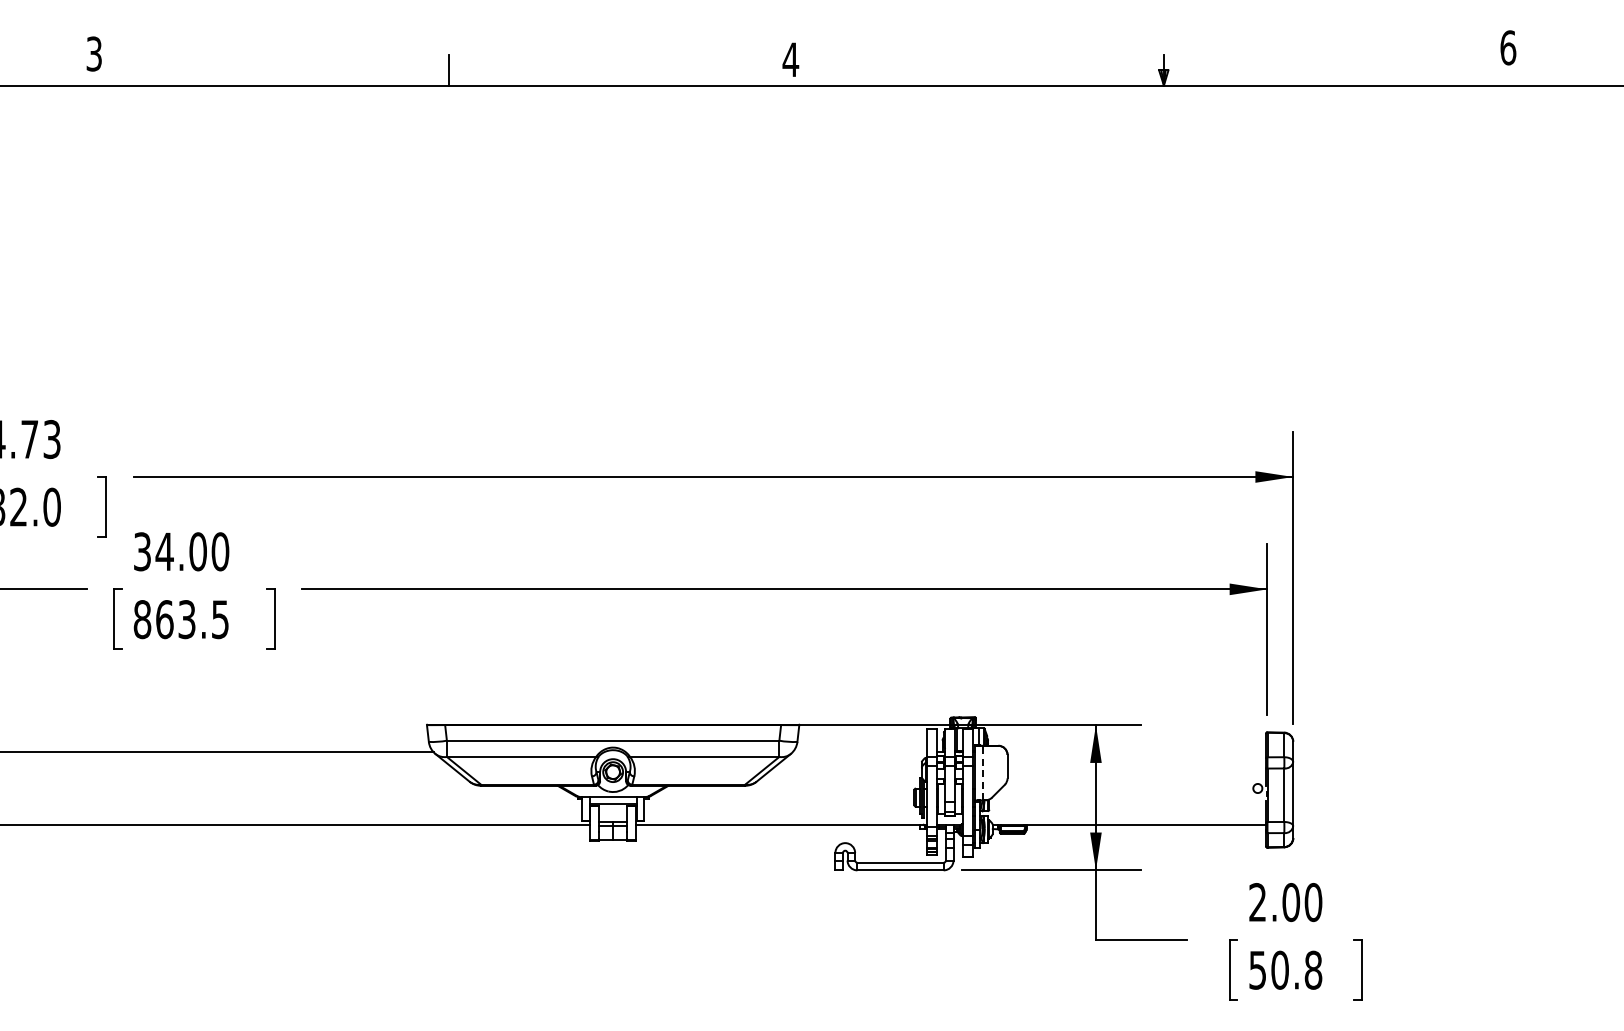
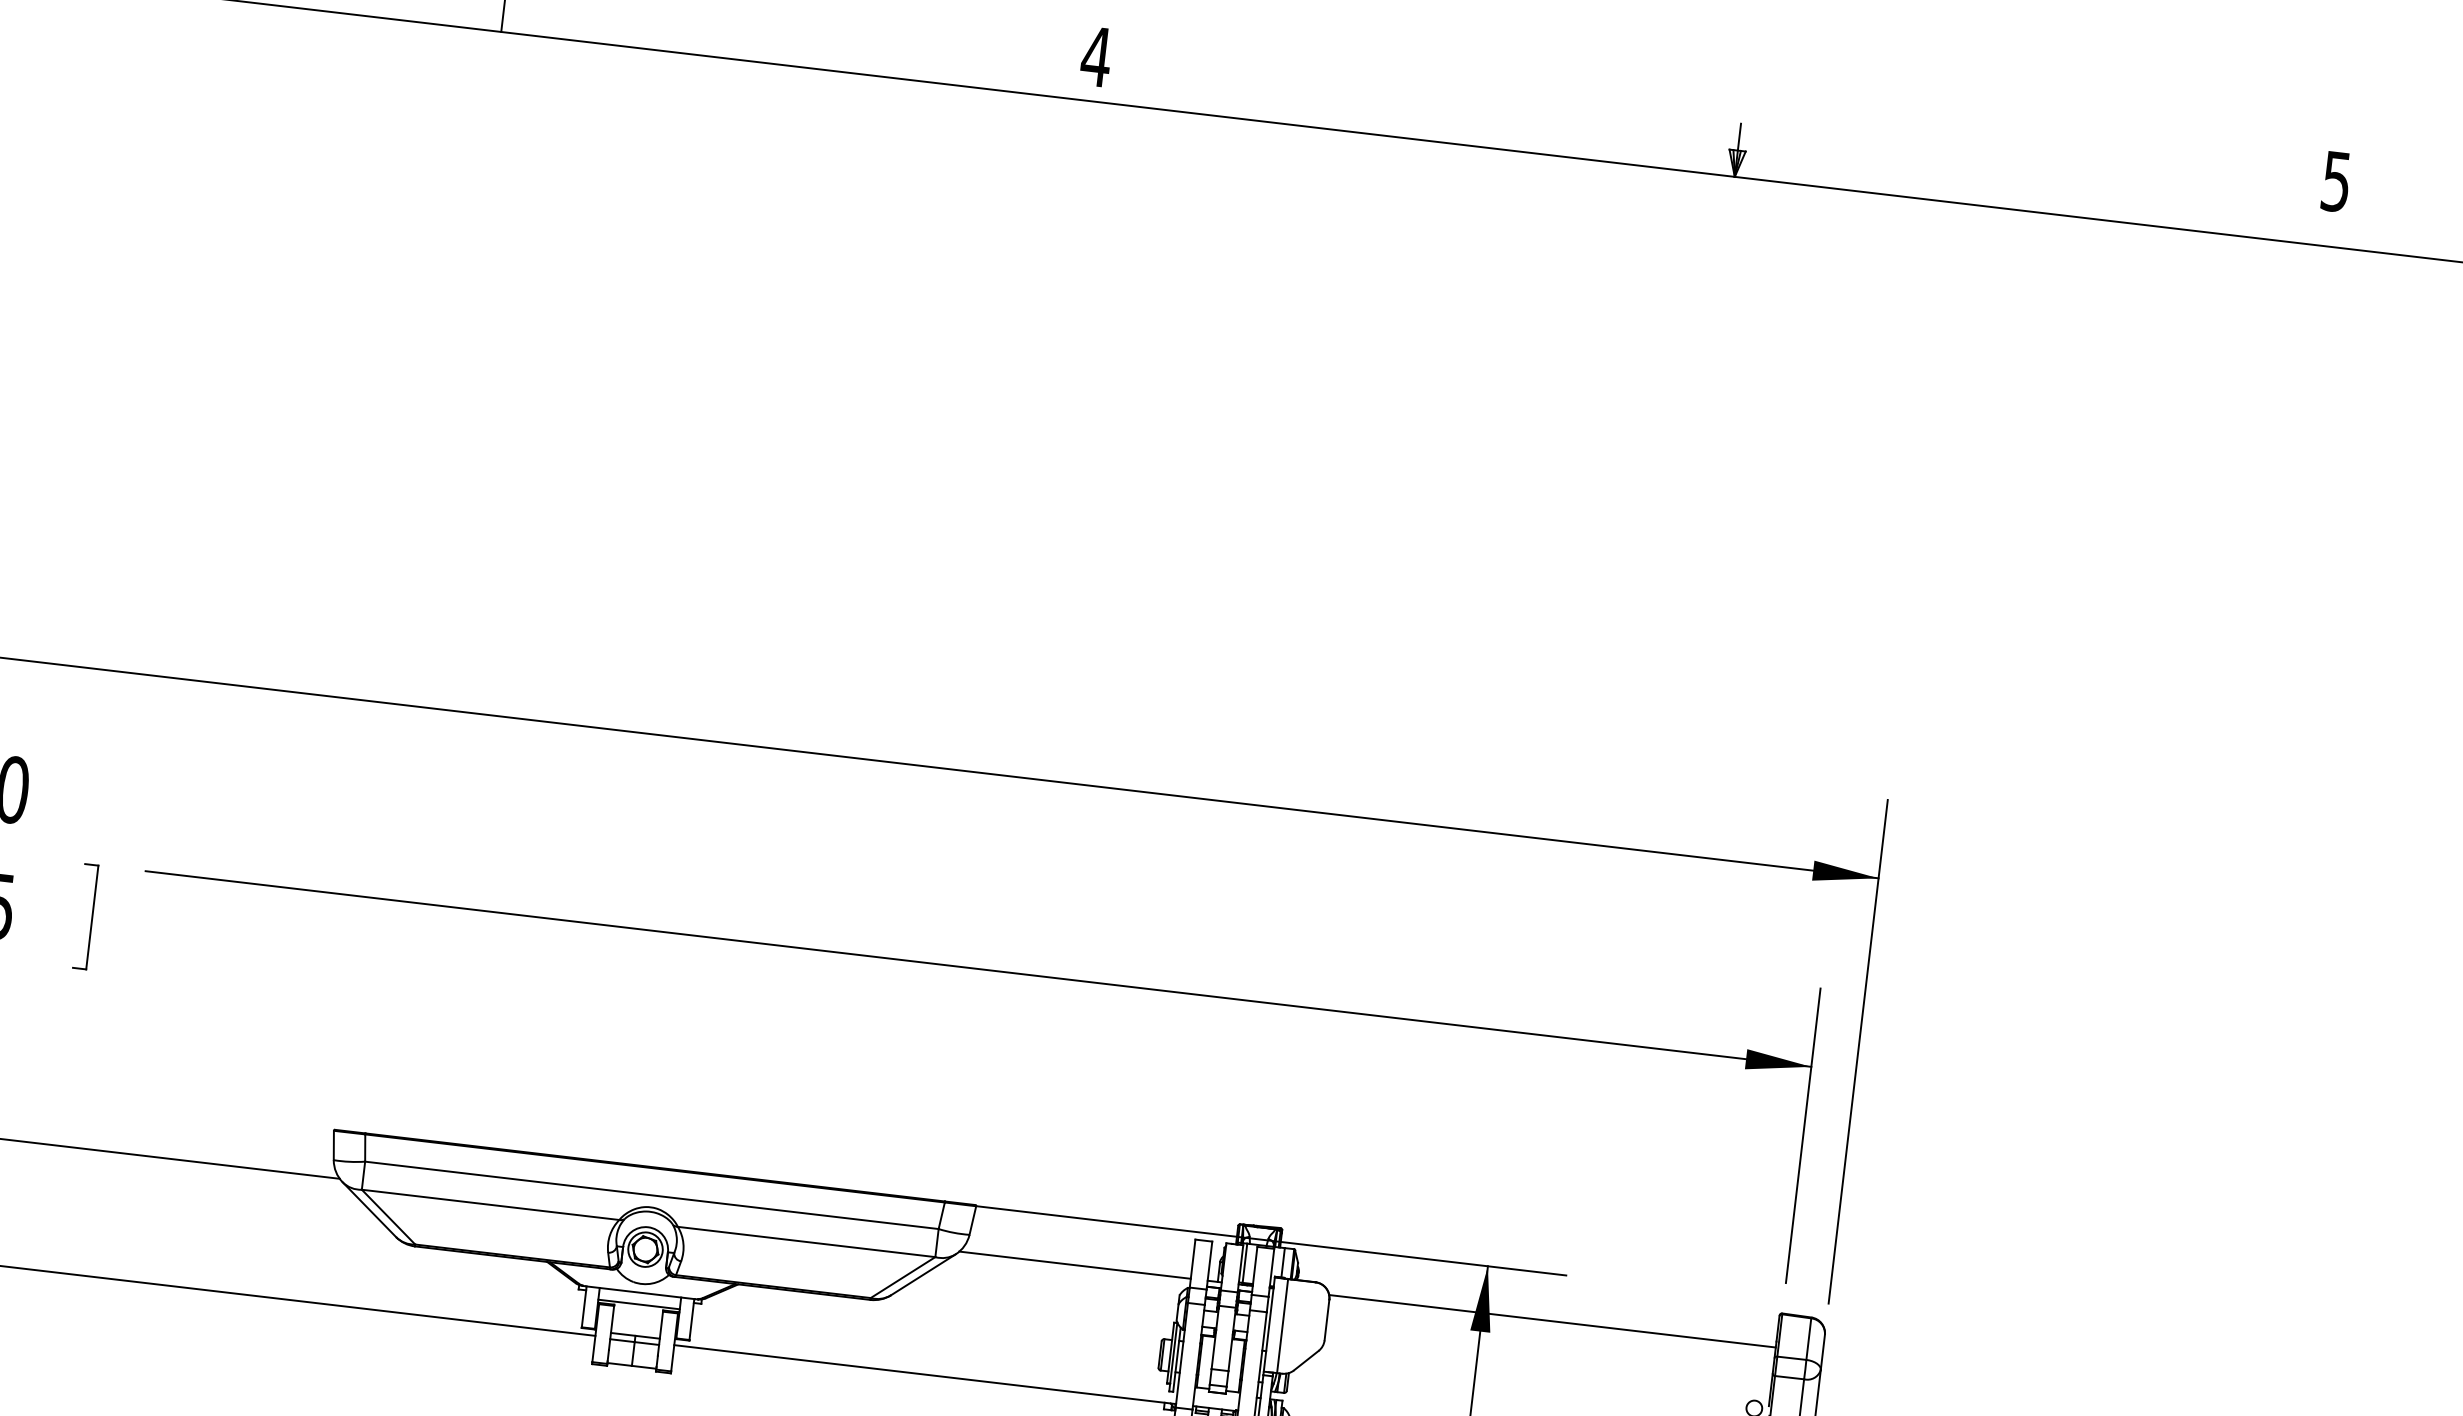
text: (1508, 47) -> (2336, 181), 6 -> 5
line: (859, 752) -> (1074, 1265), added
line: (1136, 752) -> (1552, 1321), added
line: (982, 772) -> (1282, 1325), dashed -> solid

